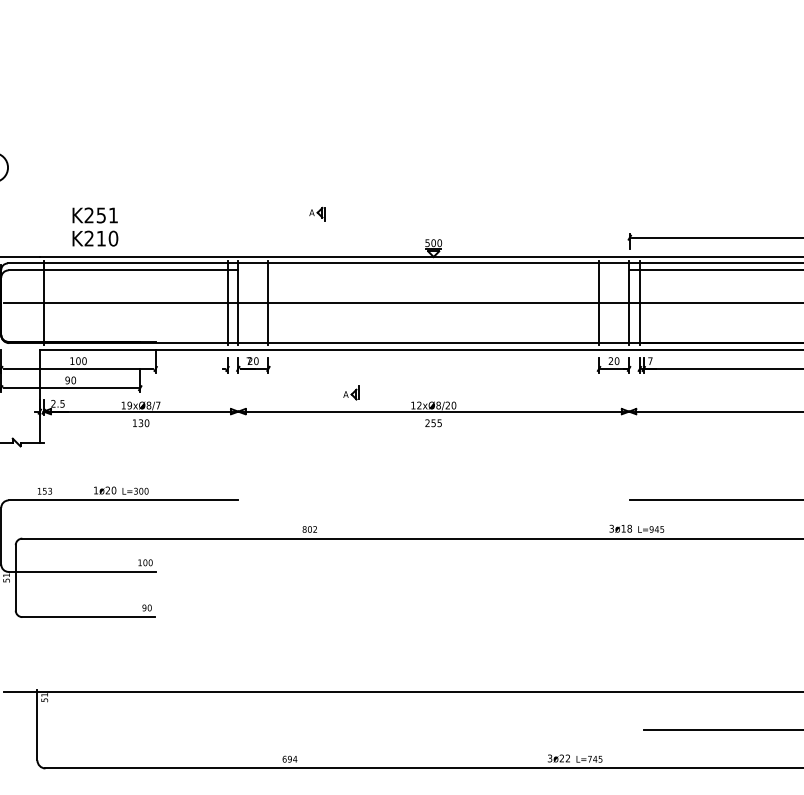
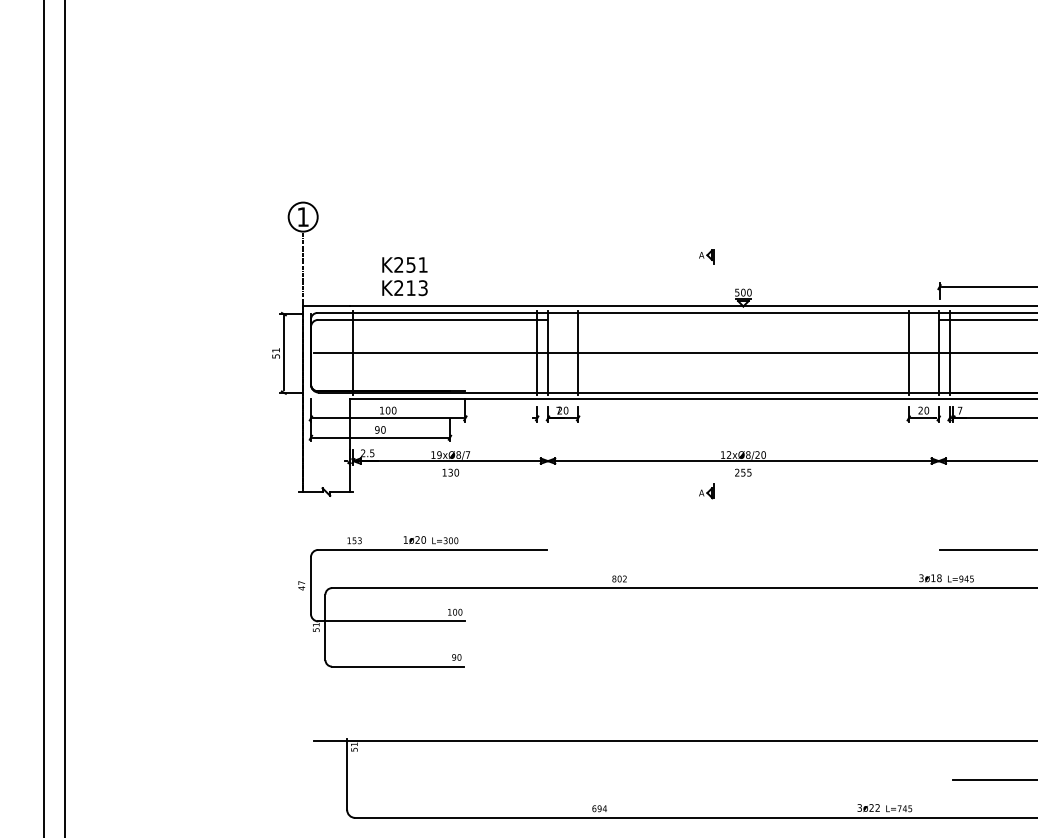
part: (316, 214) -> (706, 256), moved
text: (112, 239) -> (422, 288), K210 -> K213
part: (350, 393) -> (706, 491), moved

